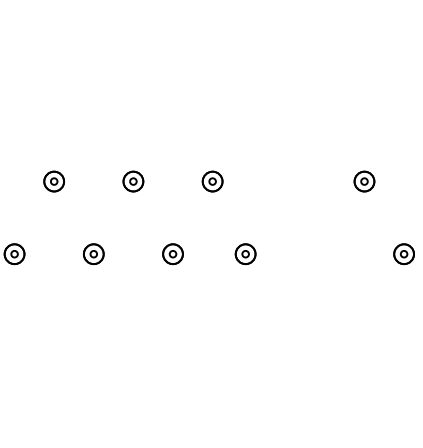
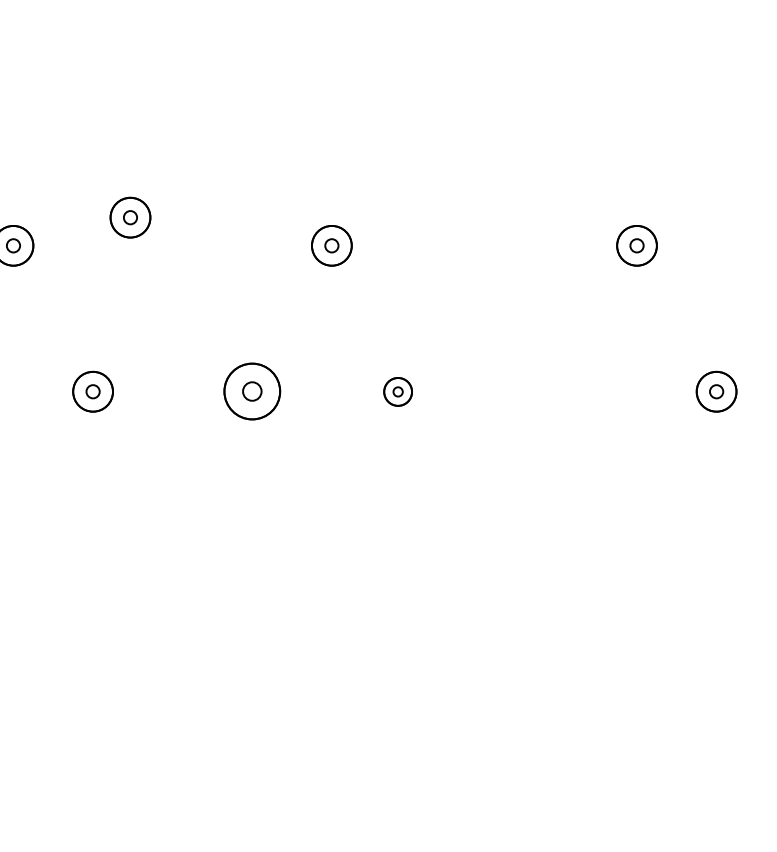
part: (133, 181) -> (130, 217), moved
part: (172, 254) -> (251, 392), size x1.4
part: (245, 254) -> (397, 392), size x0.7

